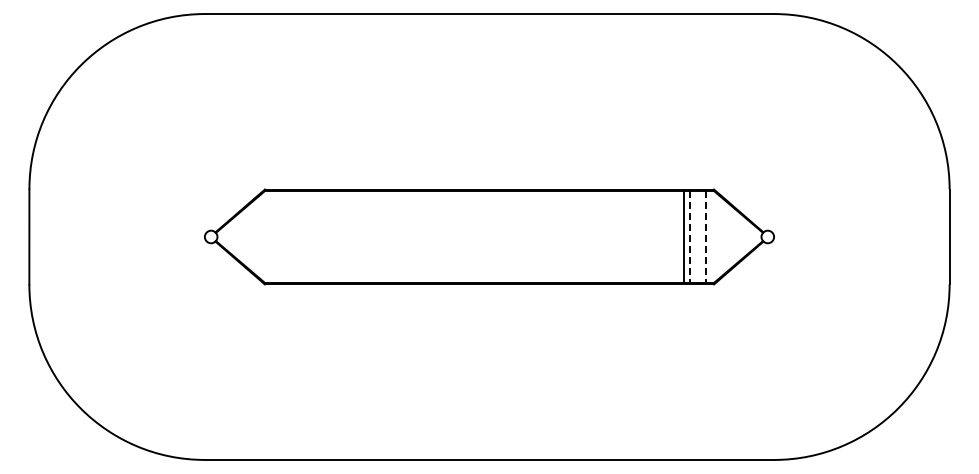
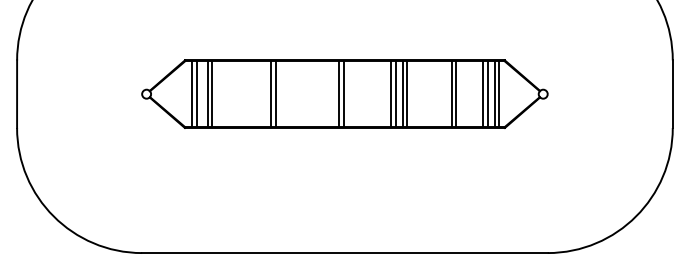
line: (274, 236) -> (191, 93), added
line: (281, 236) -> (196, 93), added
line: (296, 236) -> (207, 93), added
line: (303, 236) -> (212, 93), added
line: (386, 236) -> (271, 93), added
line: (392, 236) -> (275, 93), added
line: (481, 236) -> (339, 93), added
line: (487, 236) -> (343, 93), added
line: (554, 236) -> (391, 93), added
line: (560, 236) -> (395, 93), added
line: (570, 236) -> (402, 93), added
line: (577, 236) -> (407, 93), added
line: (639, 236) -> (451, 93), added
line: (645, 236) -> (456, 93), added
line: (699, 236) -> (494, 93), added
line: (689, 237) -> (487, 94), dashed -> solid
line: (706, 237) -> (499, 94), dashed -> solid

